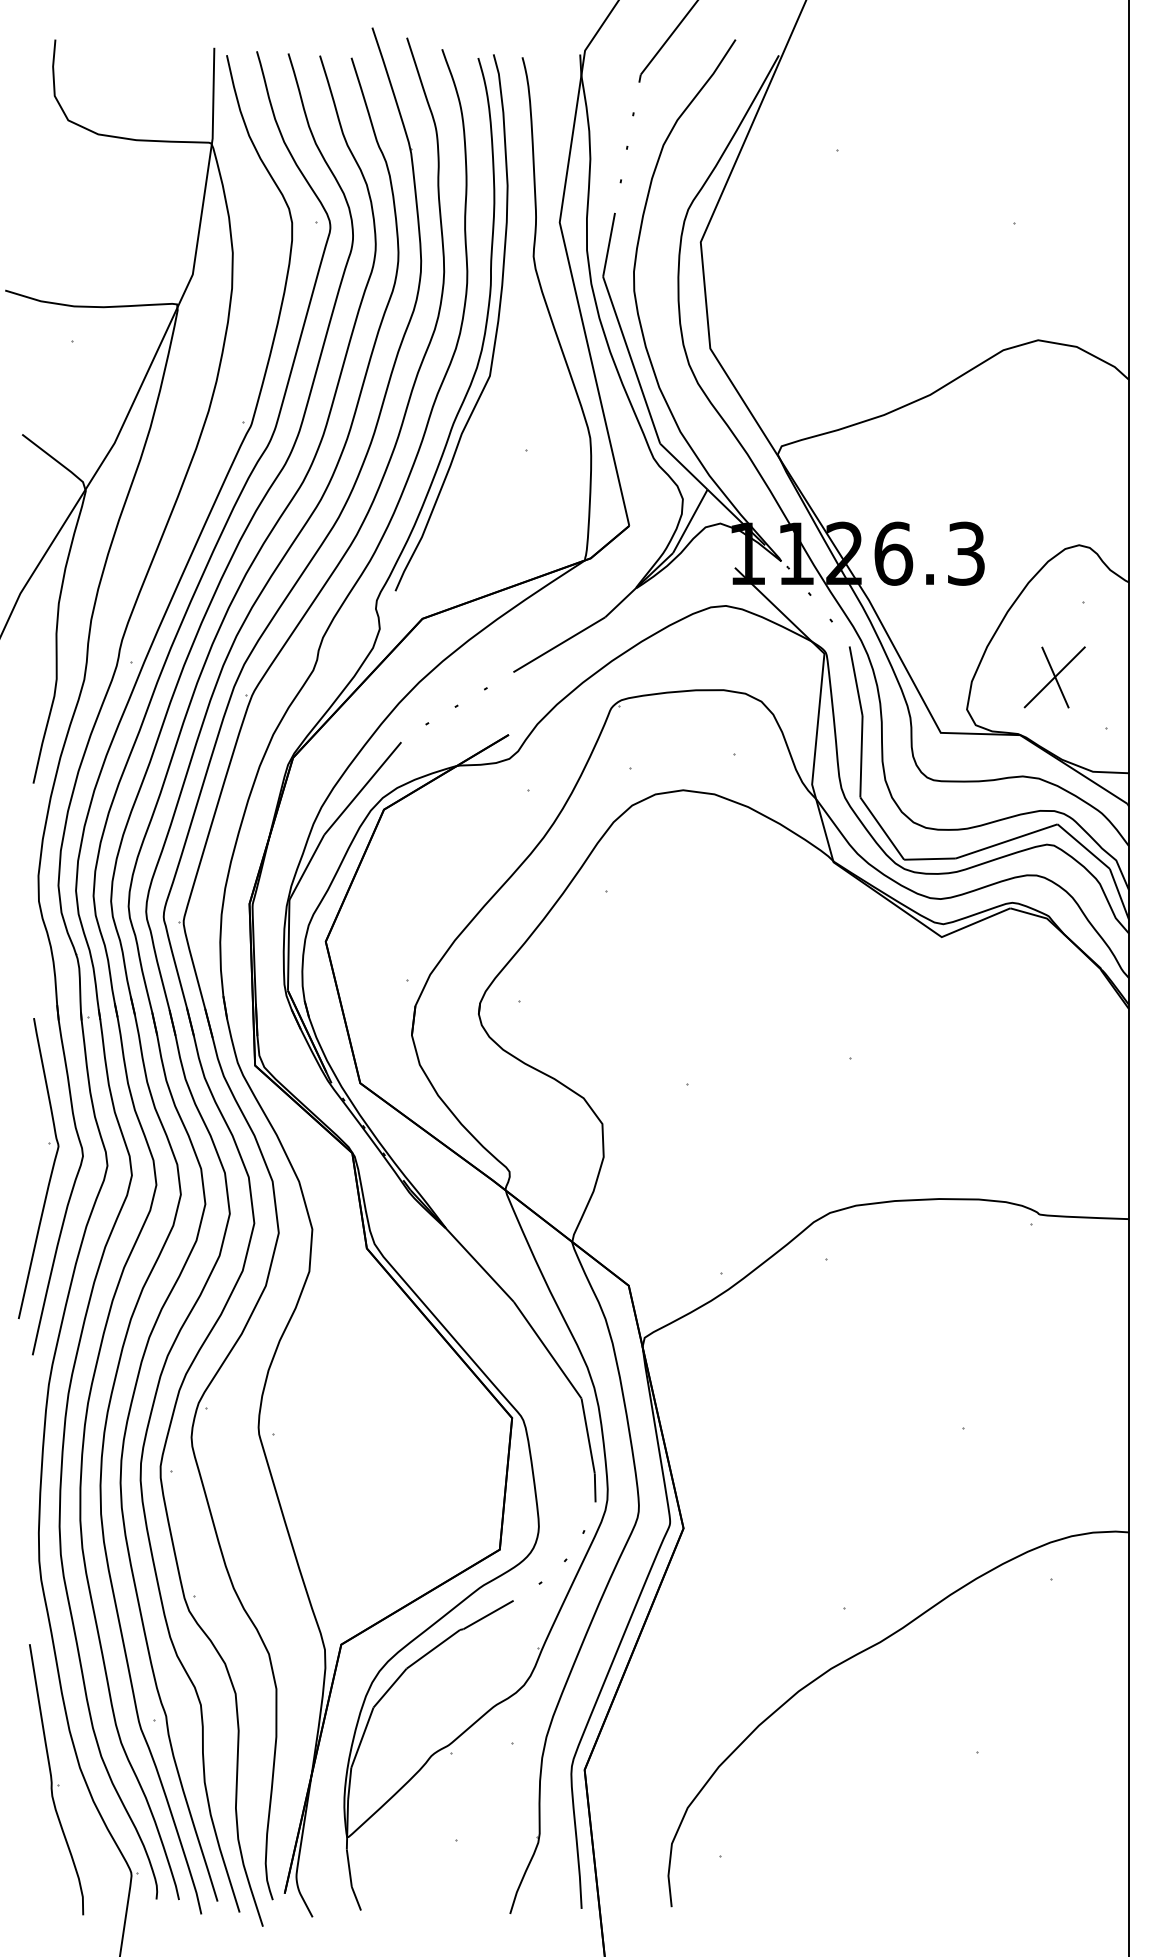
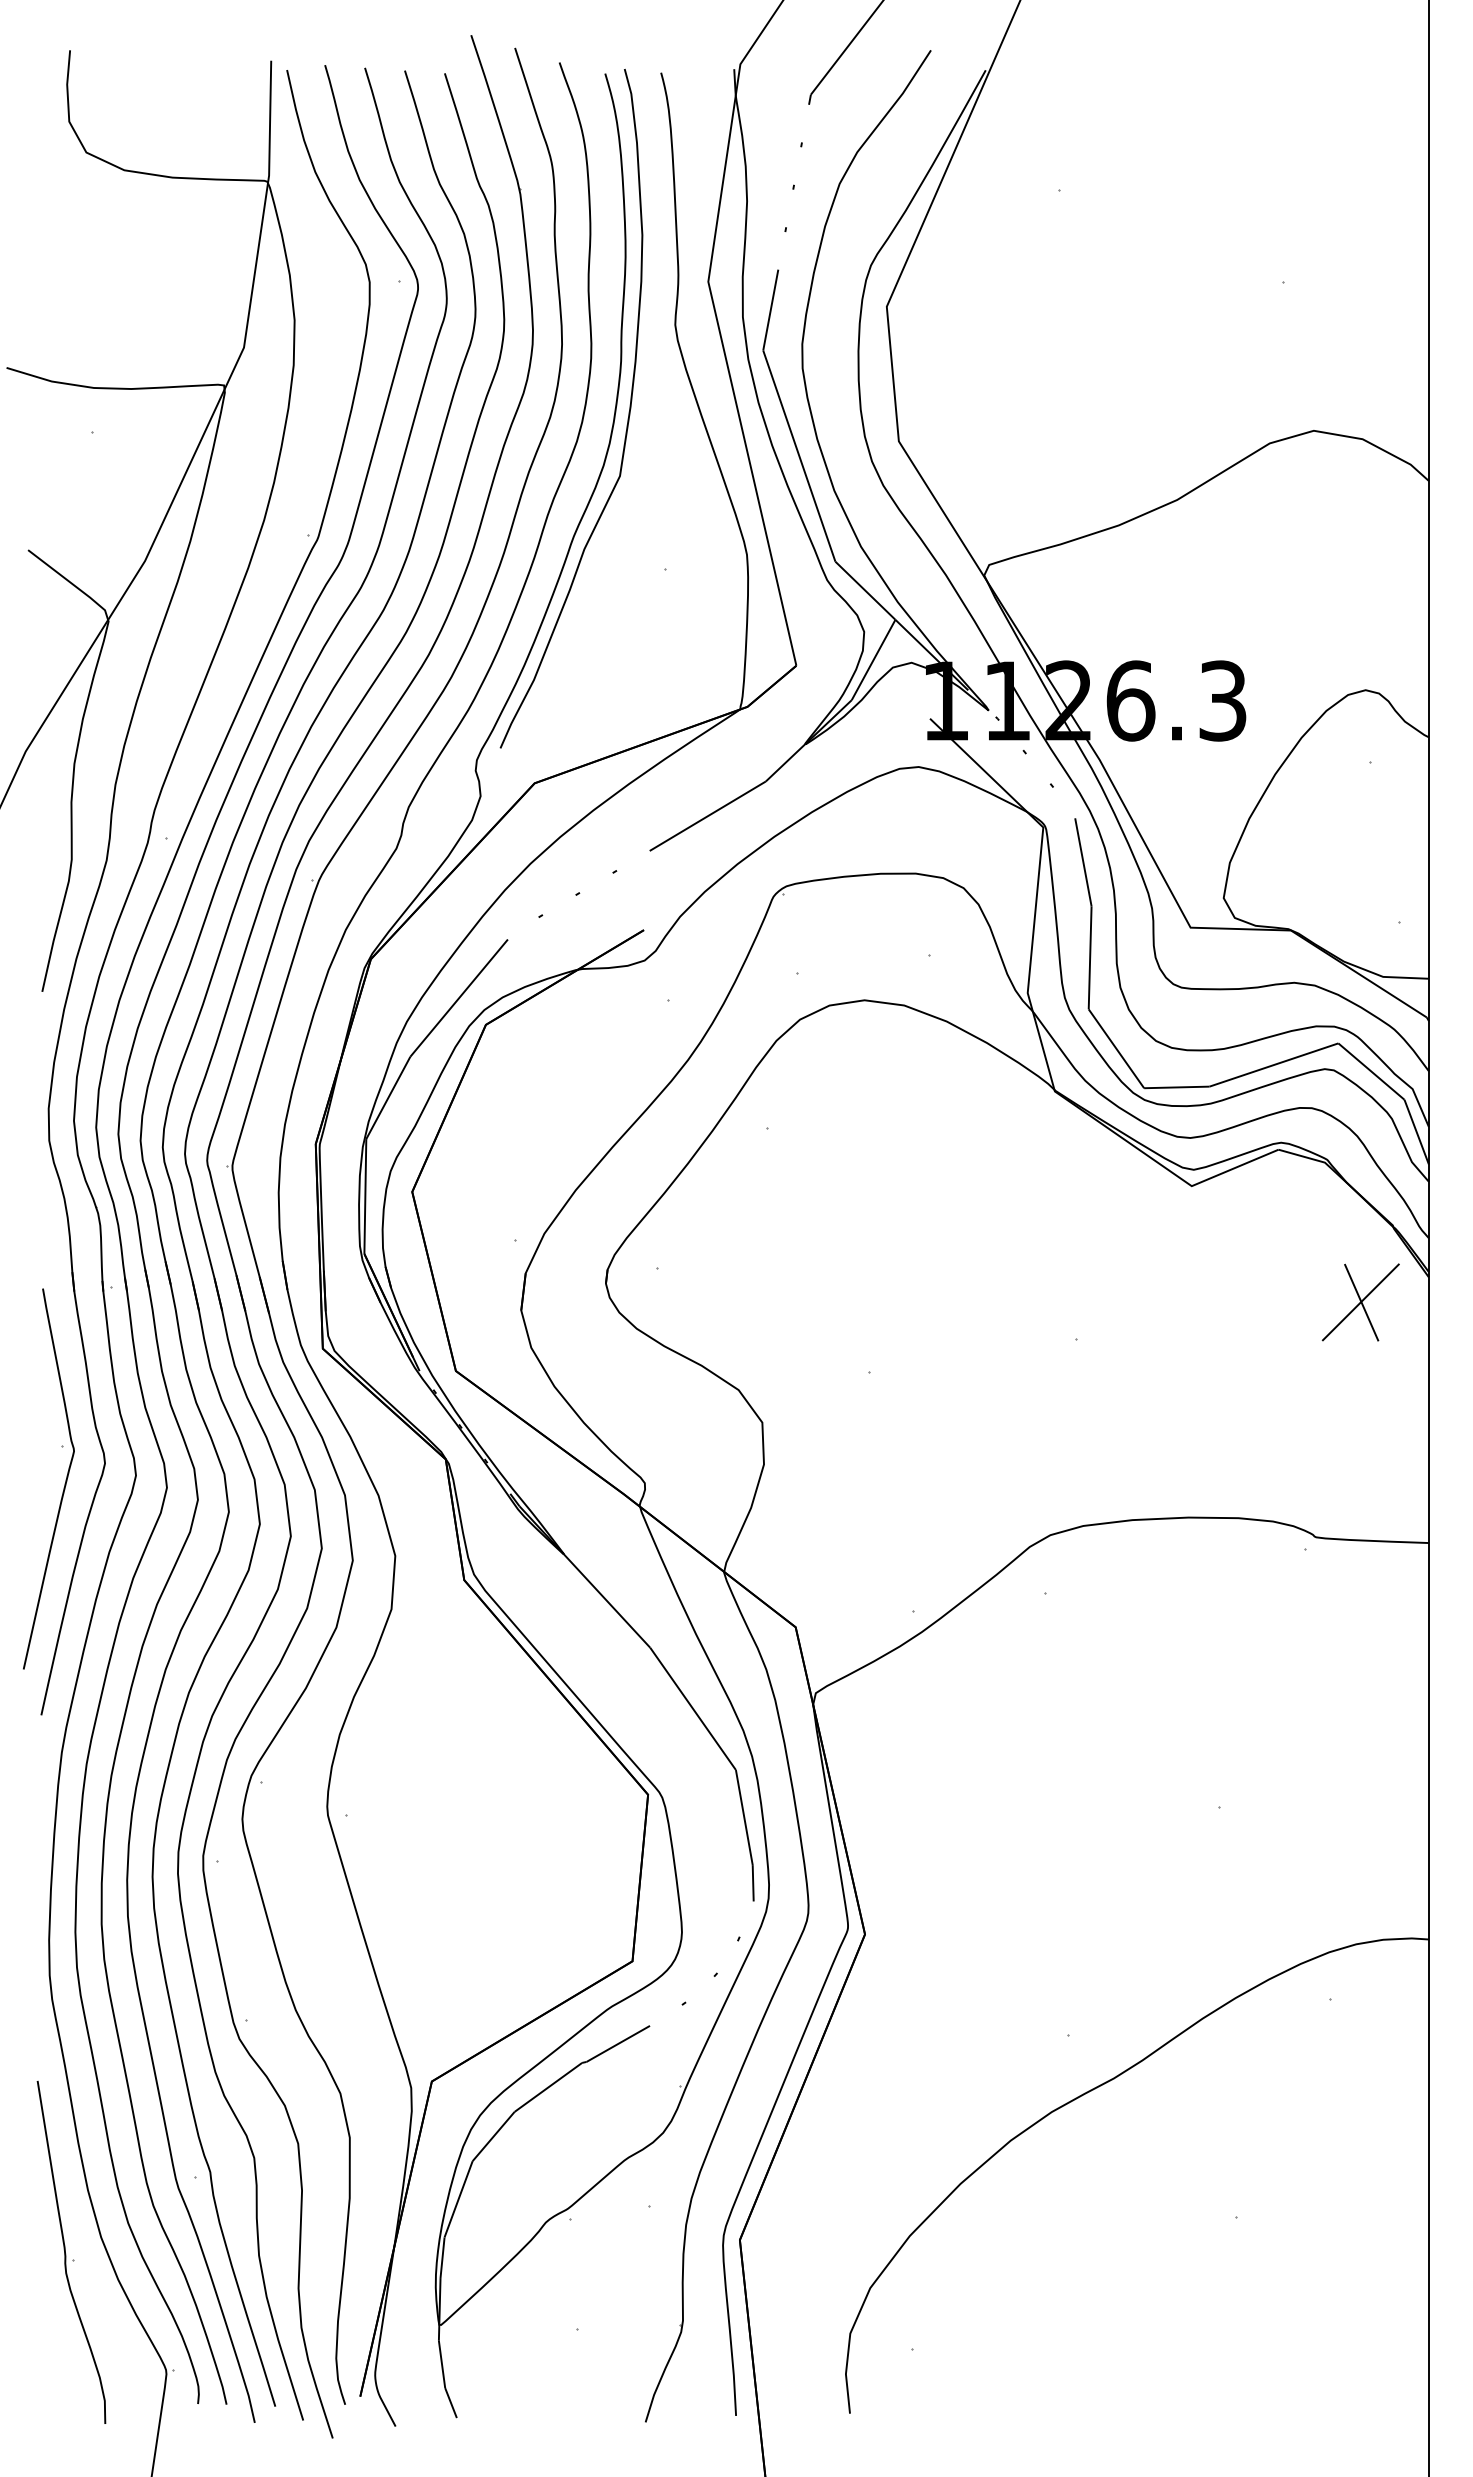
part: (1054, 677) -> (1360, 1302), moved

